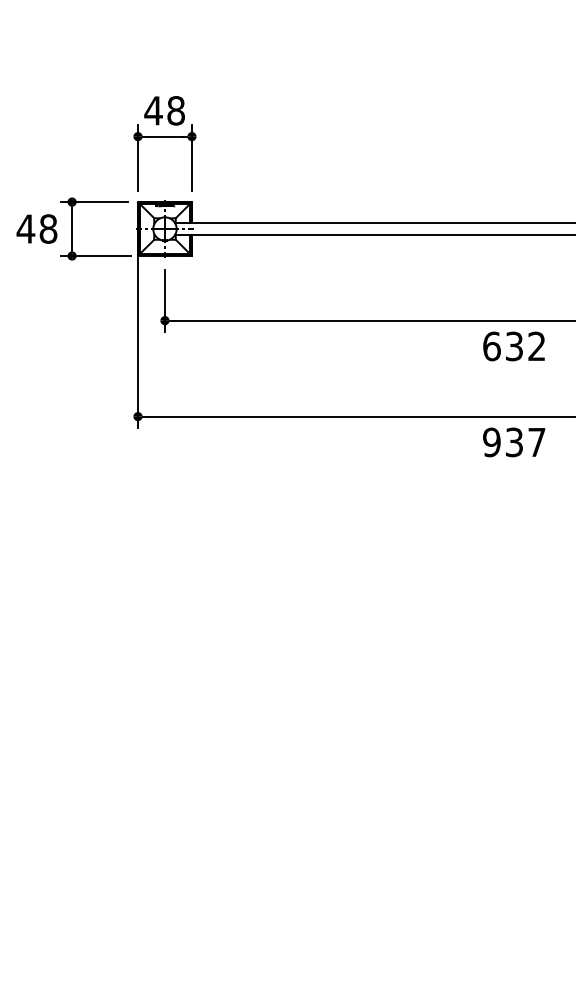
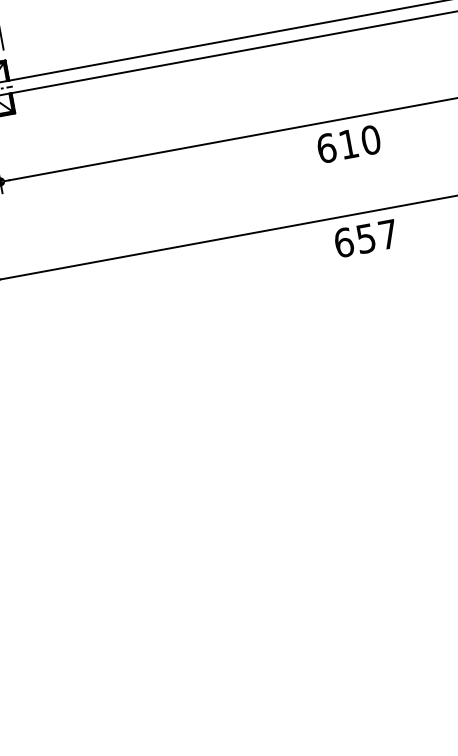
text: (525, 346) -> (359, 142), 632 -> 610
text: (502, 442) -> (354, 240), 937 -> 657

